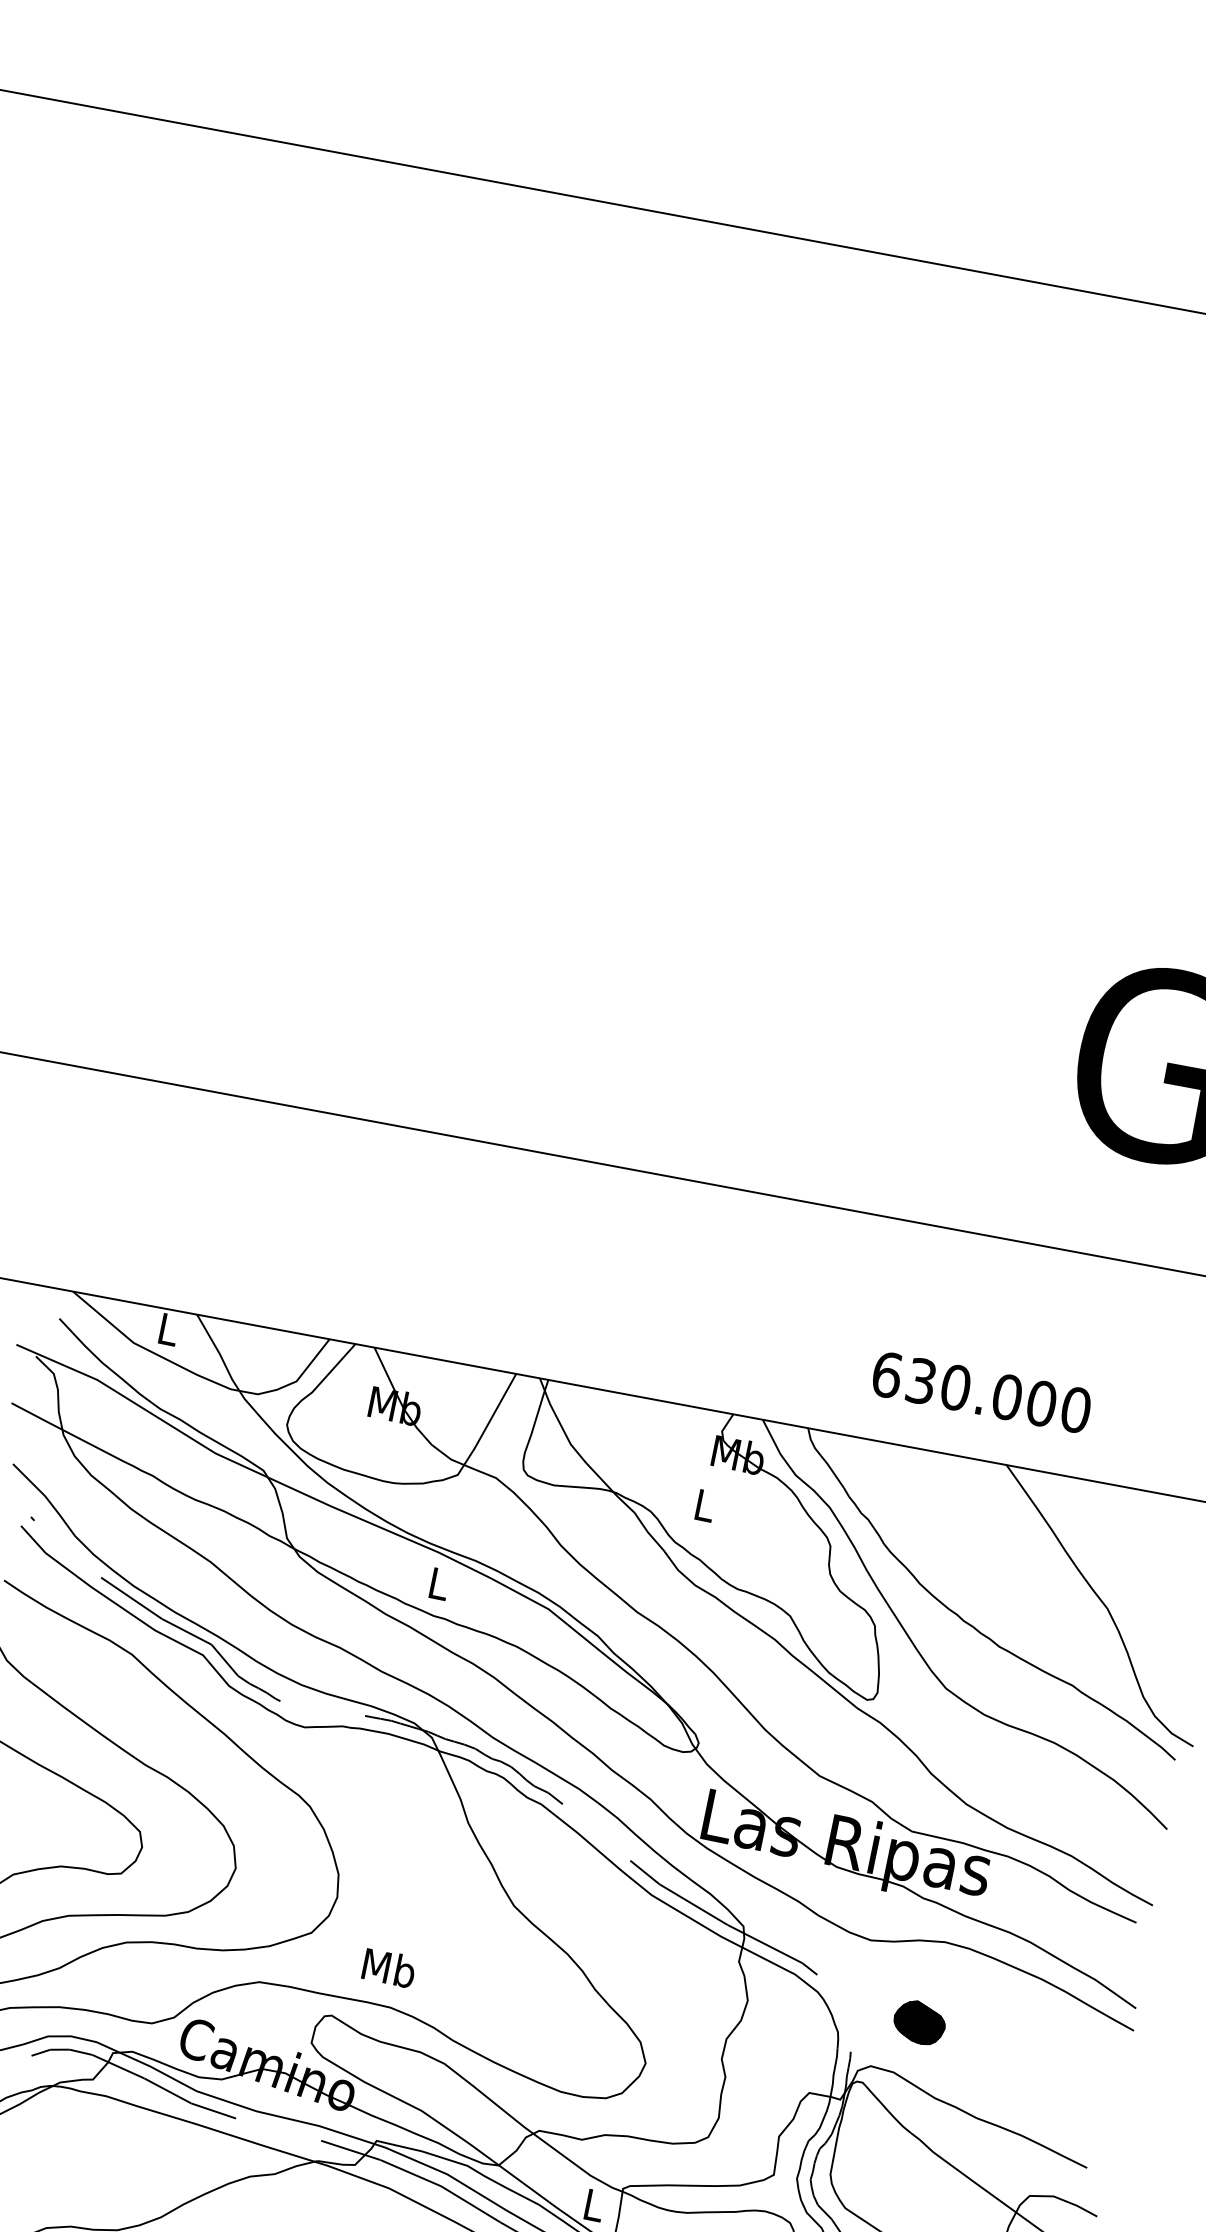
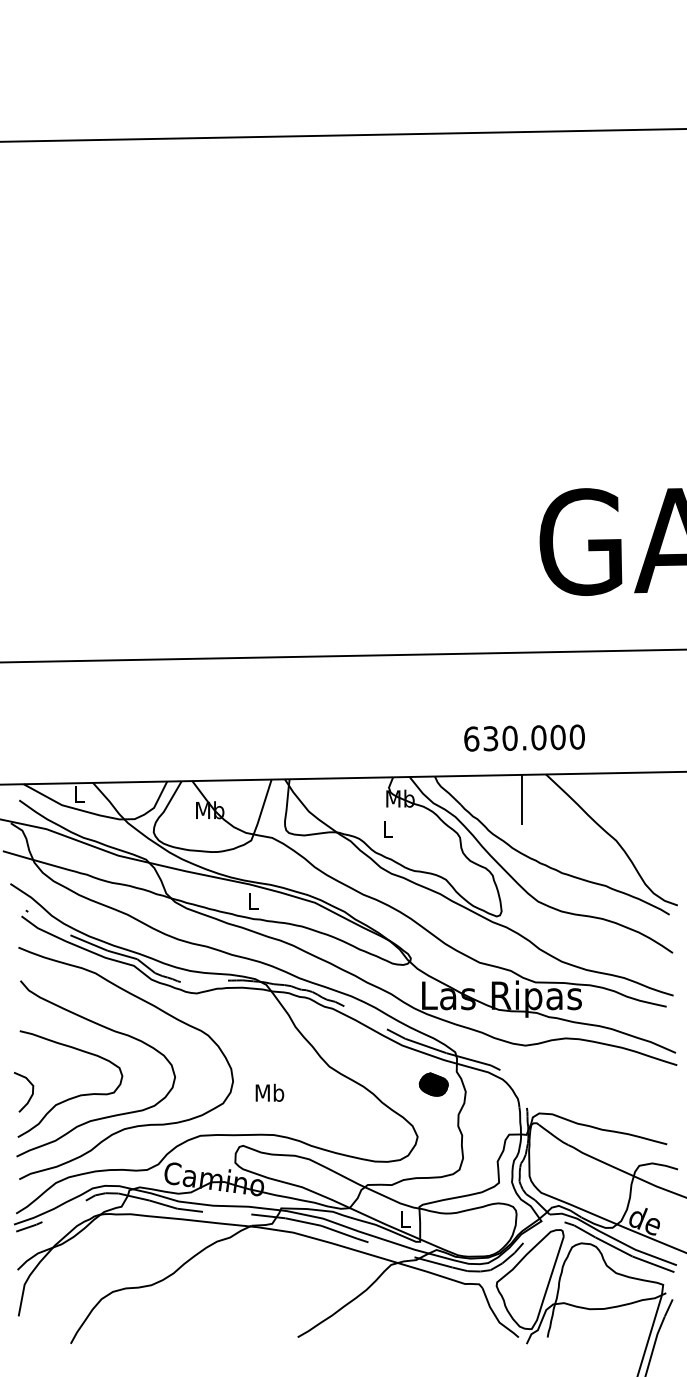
line: (954, 1498) -> (521, 798), added
text: (388, 1967) -> (269, 1092), moved
part: (919, 2022) -> (433, 1084), moved

